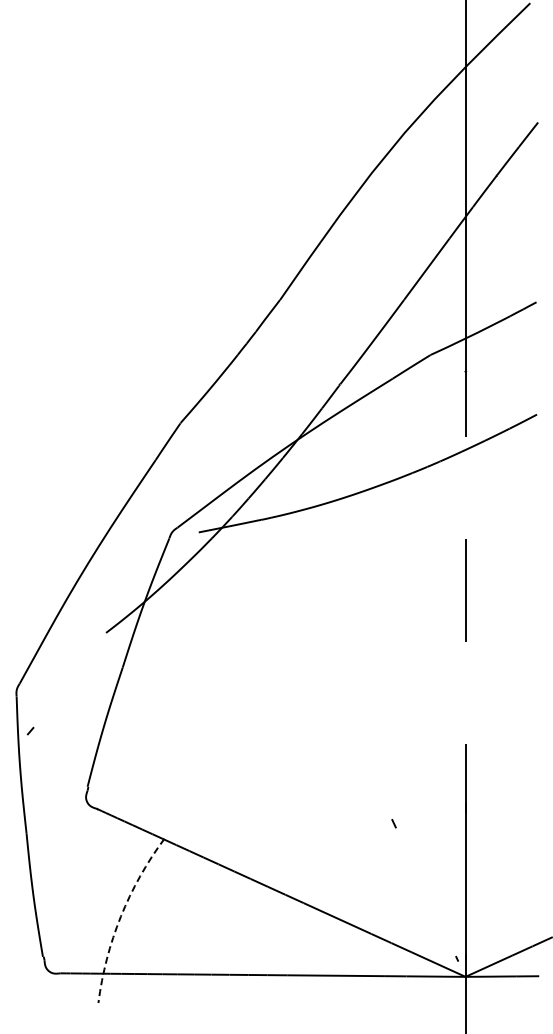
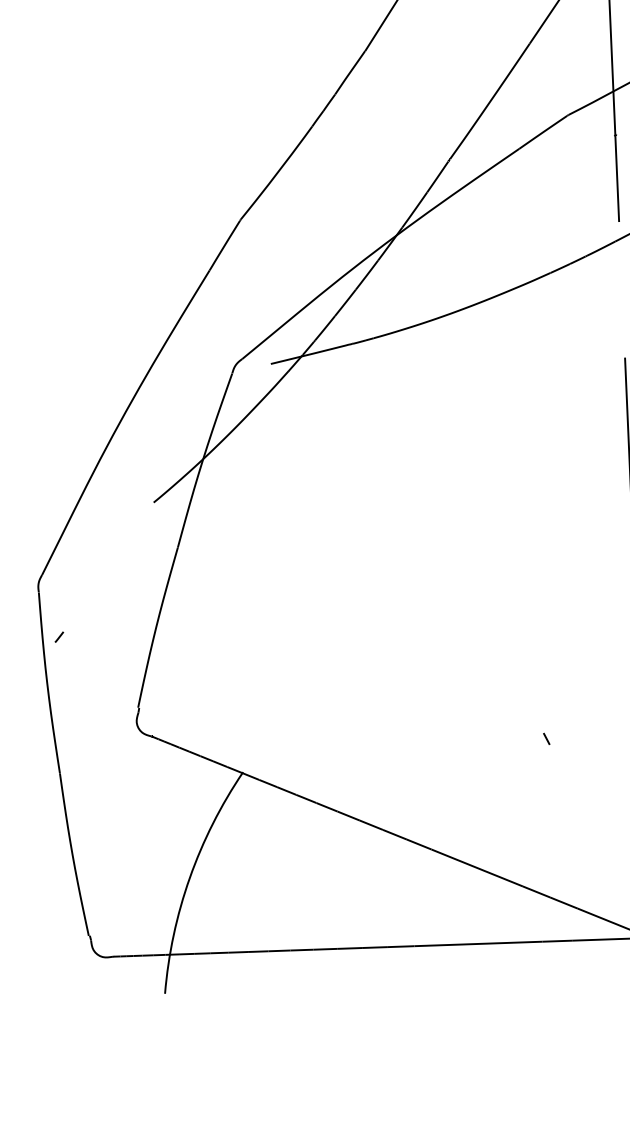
arc: (120, 916) -> (189, 877), dashed -> solid

